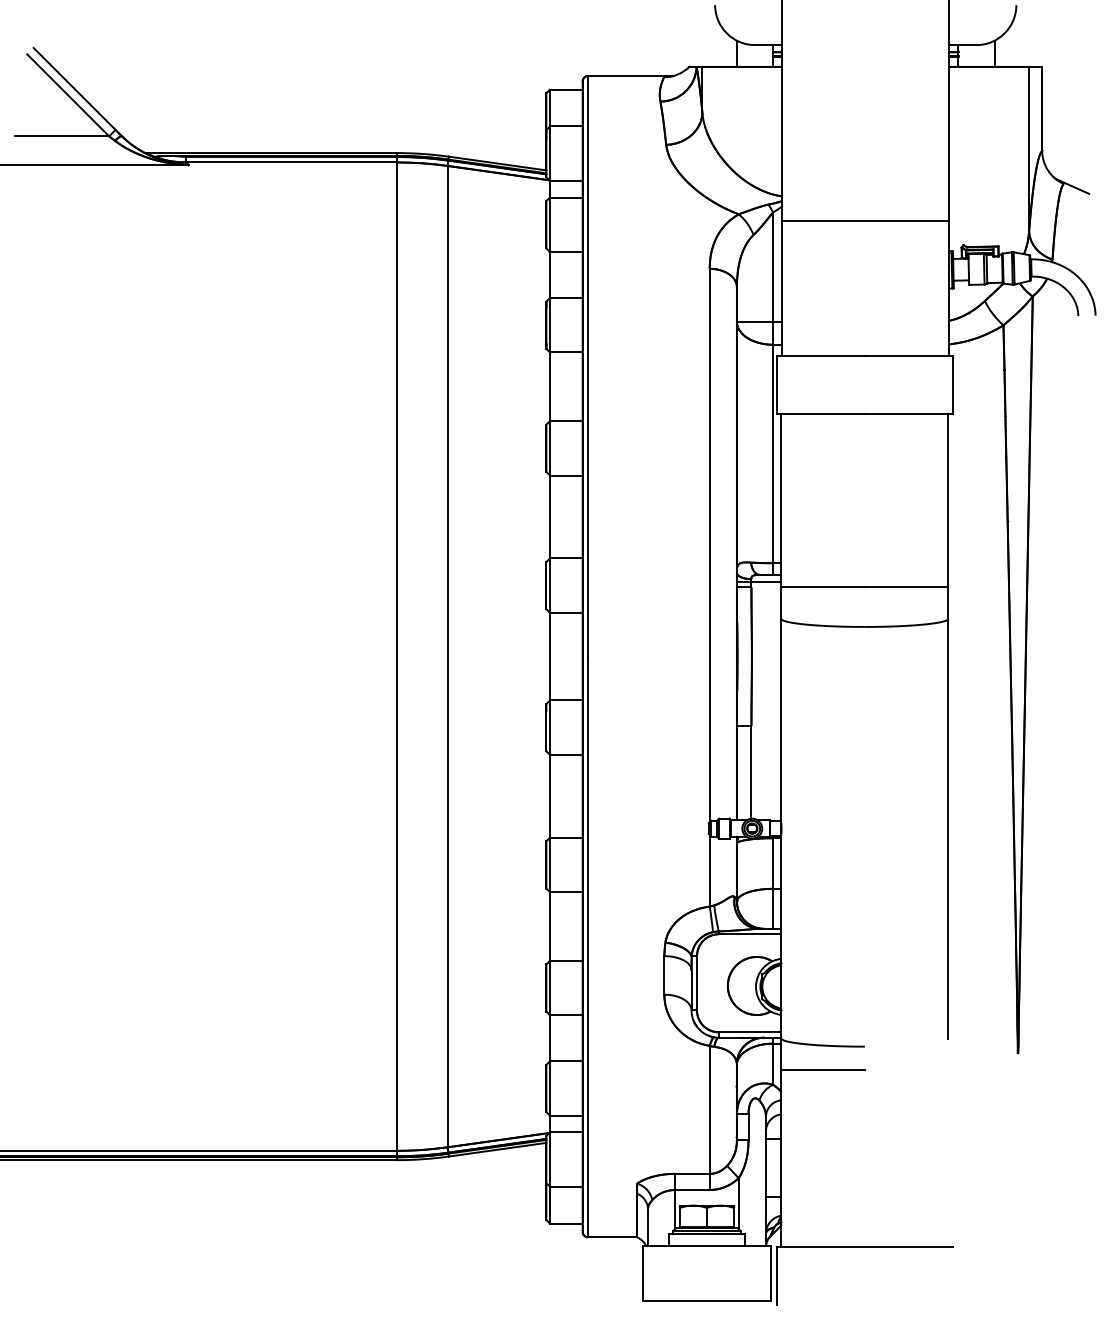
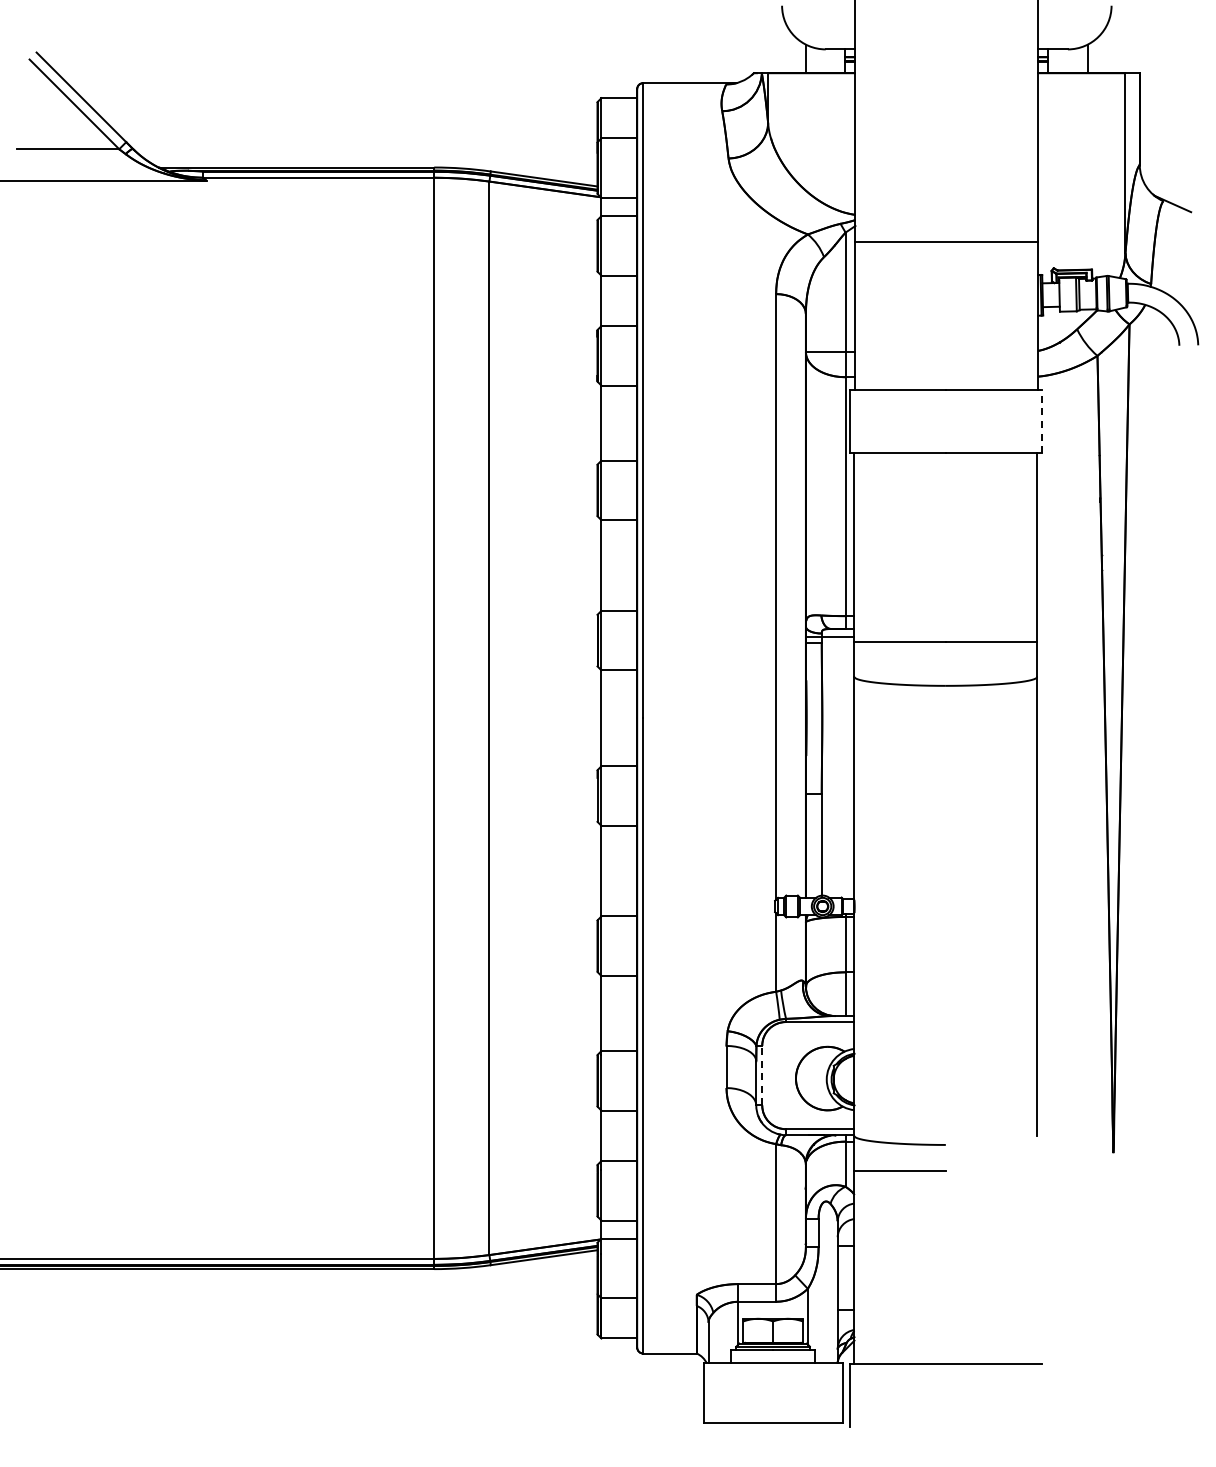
line: (953, 385) -> (1042, 421), solid -> dashed
line: (697, 983) -> (762, 1075), solid -> dashed

